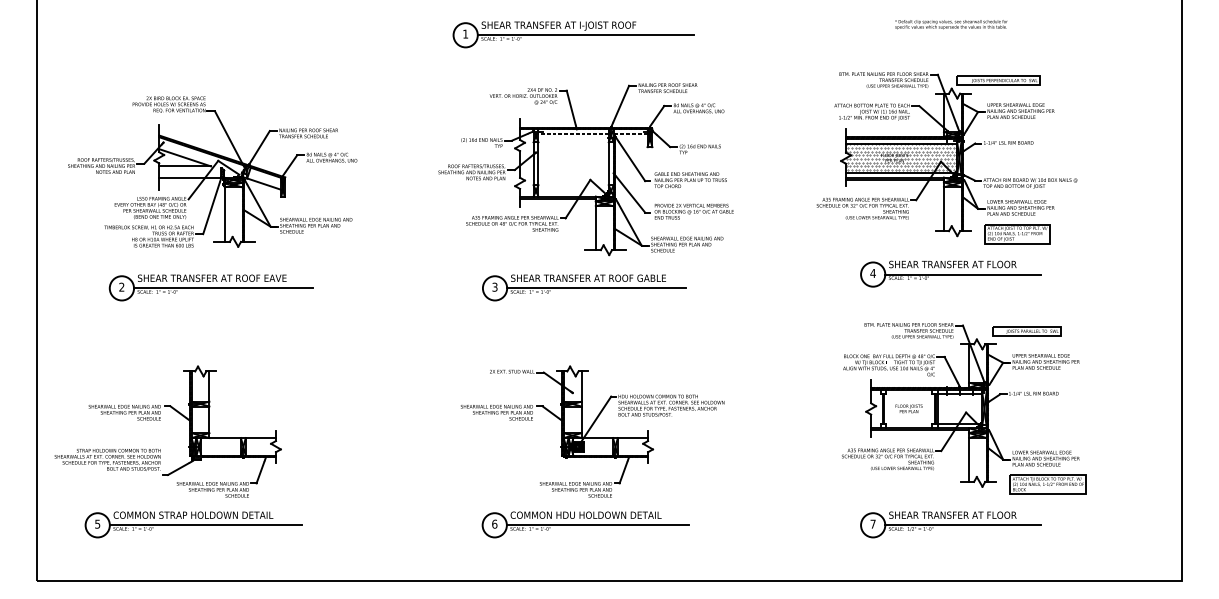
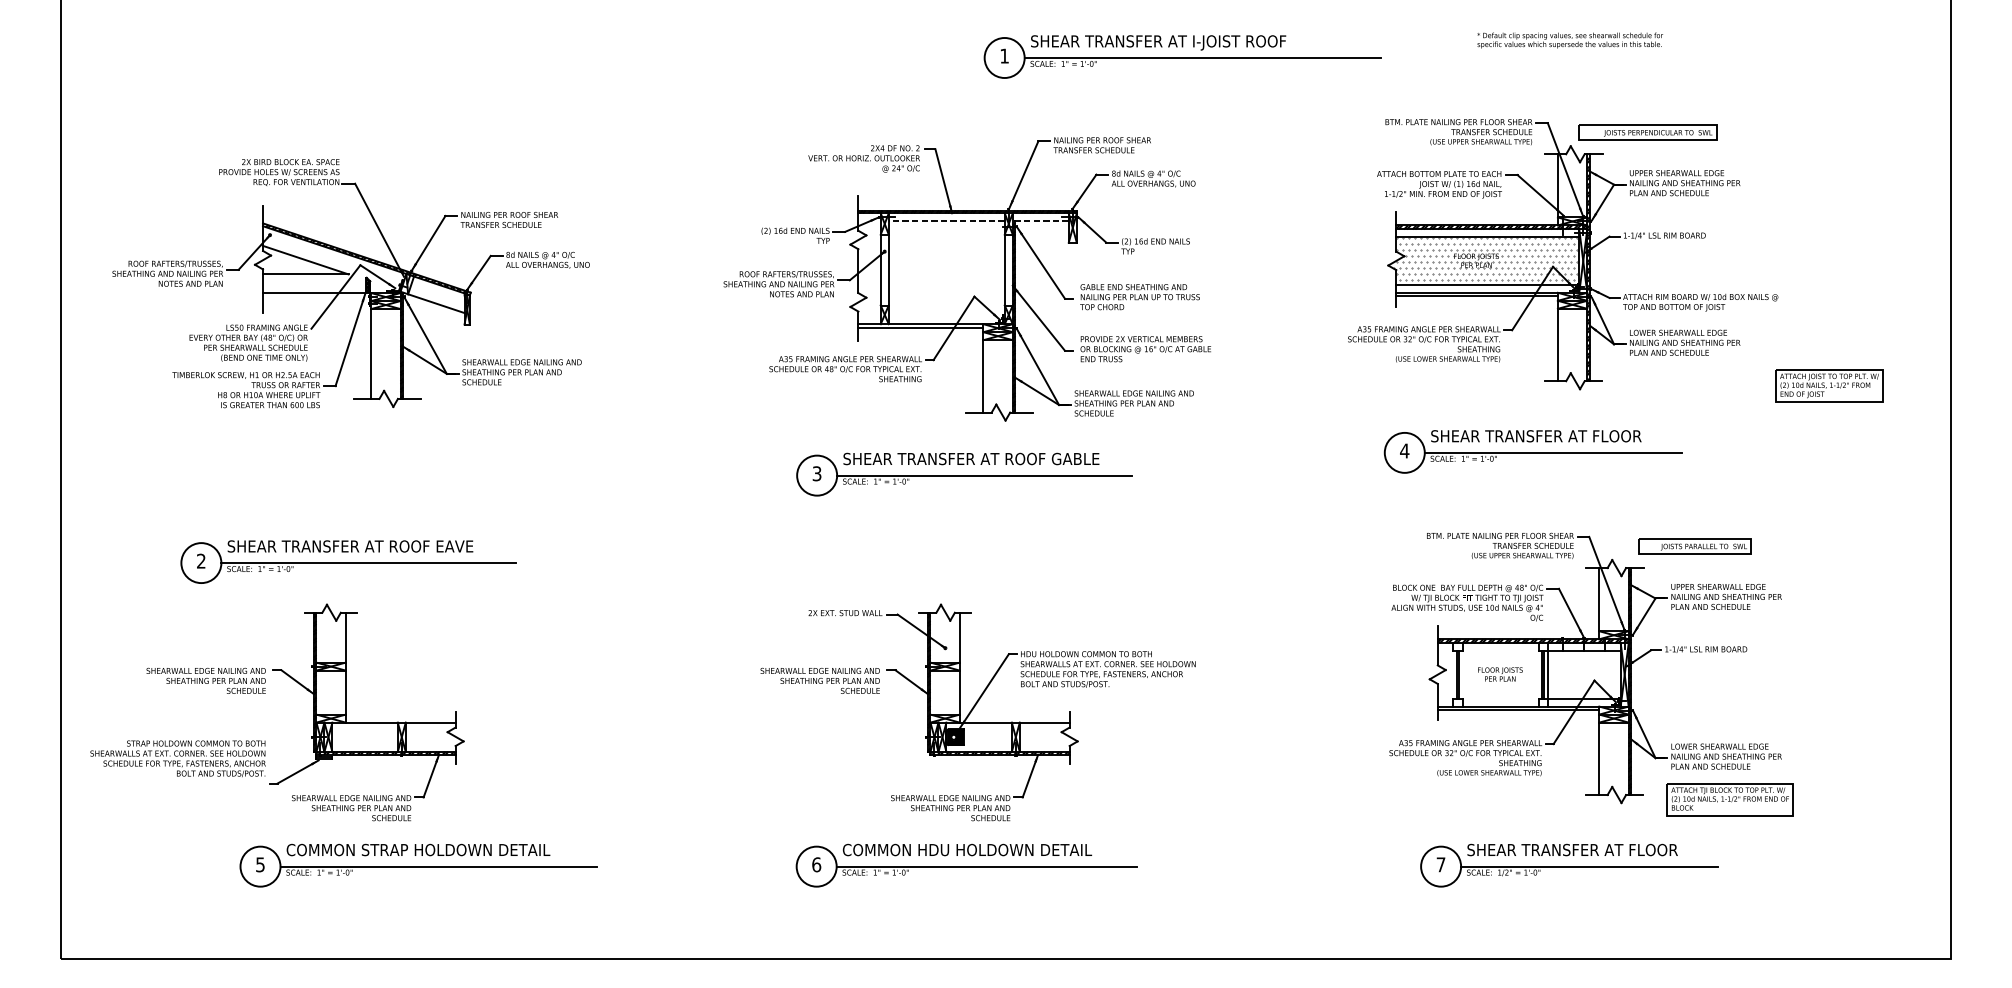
part: (573, 34) -> (1182, 56), moved
part: (1017, 234) -> (1829, 386), moved
part: (950, 273) -> (1532, 451), moved
part: (210, 287) -> (347, 561), moved
part: (193, 524) -> (418, 865), moved

